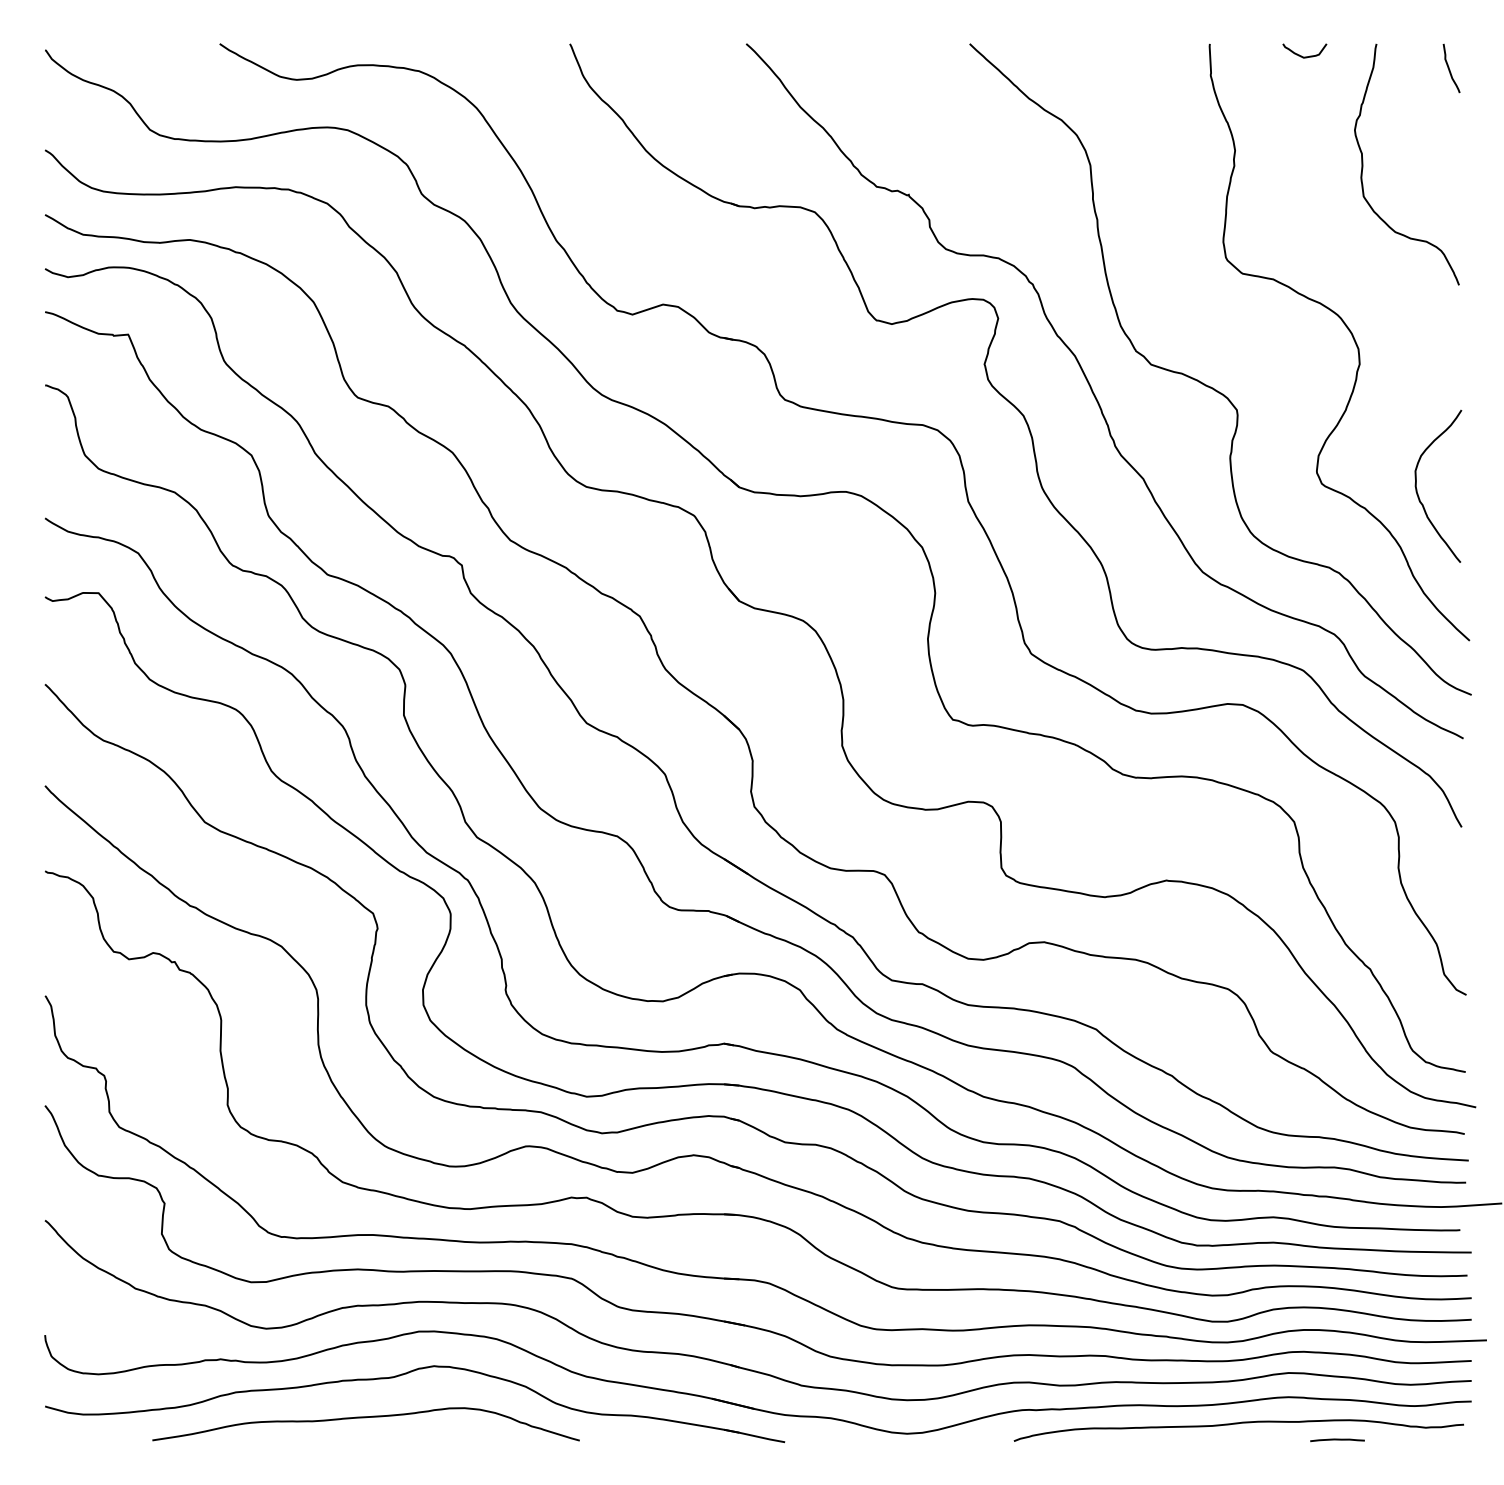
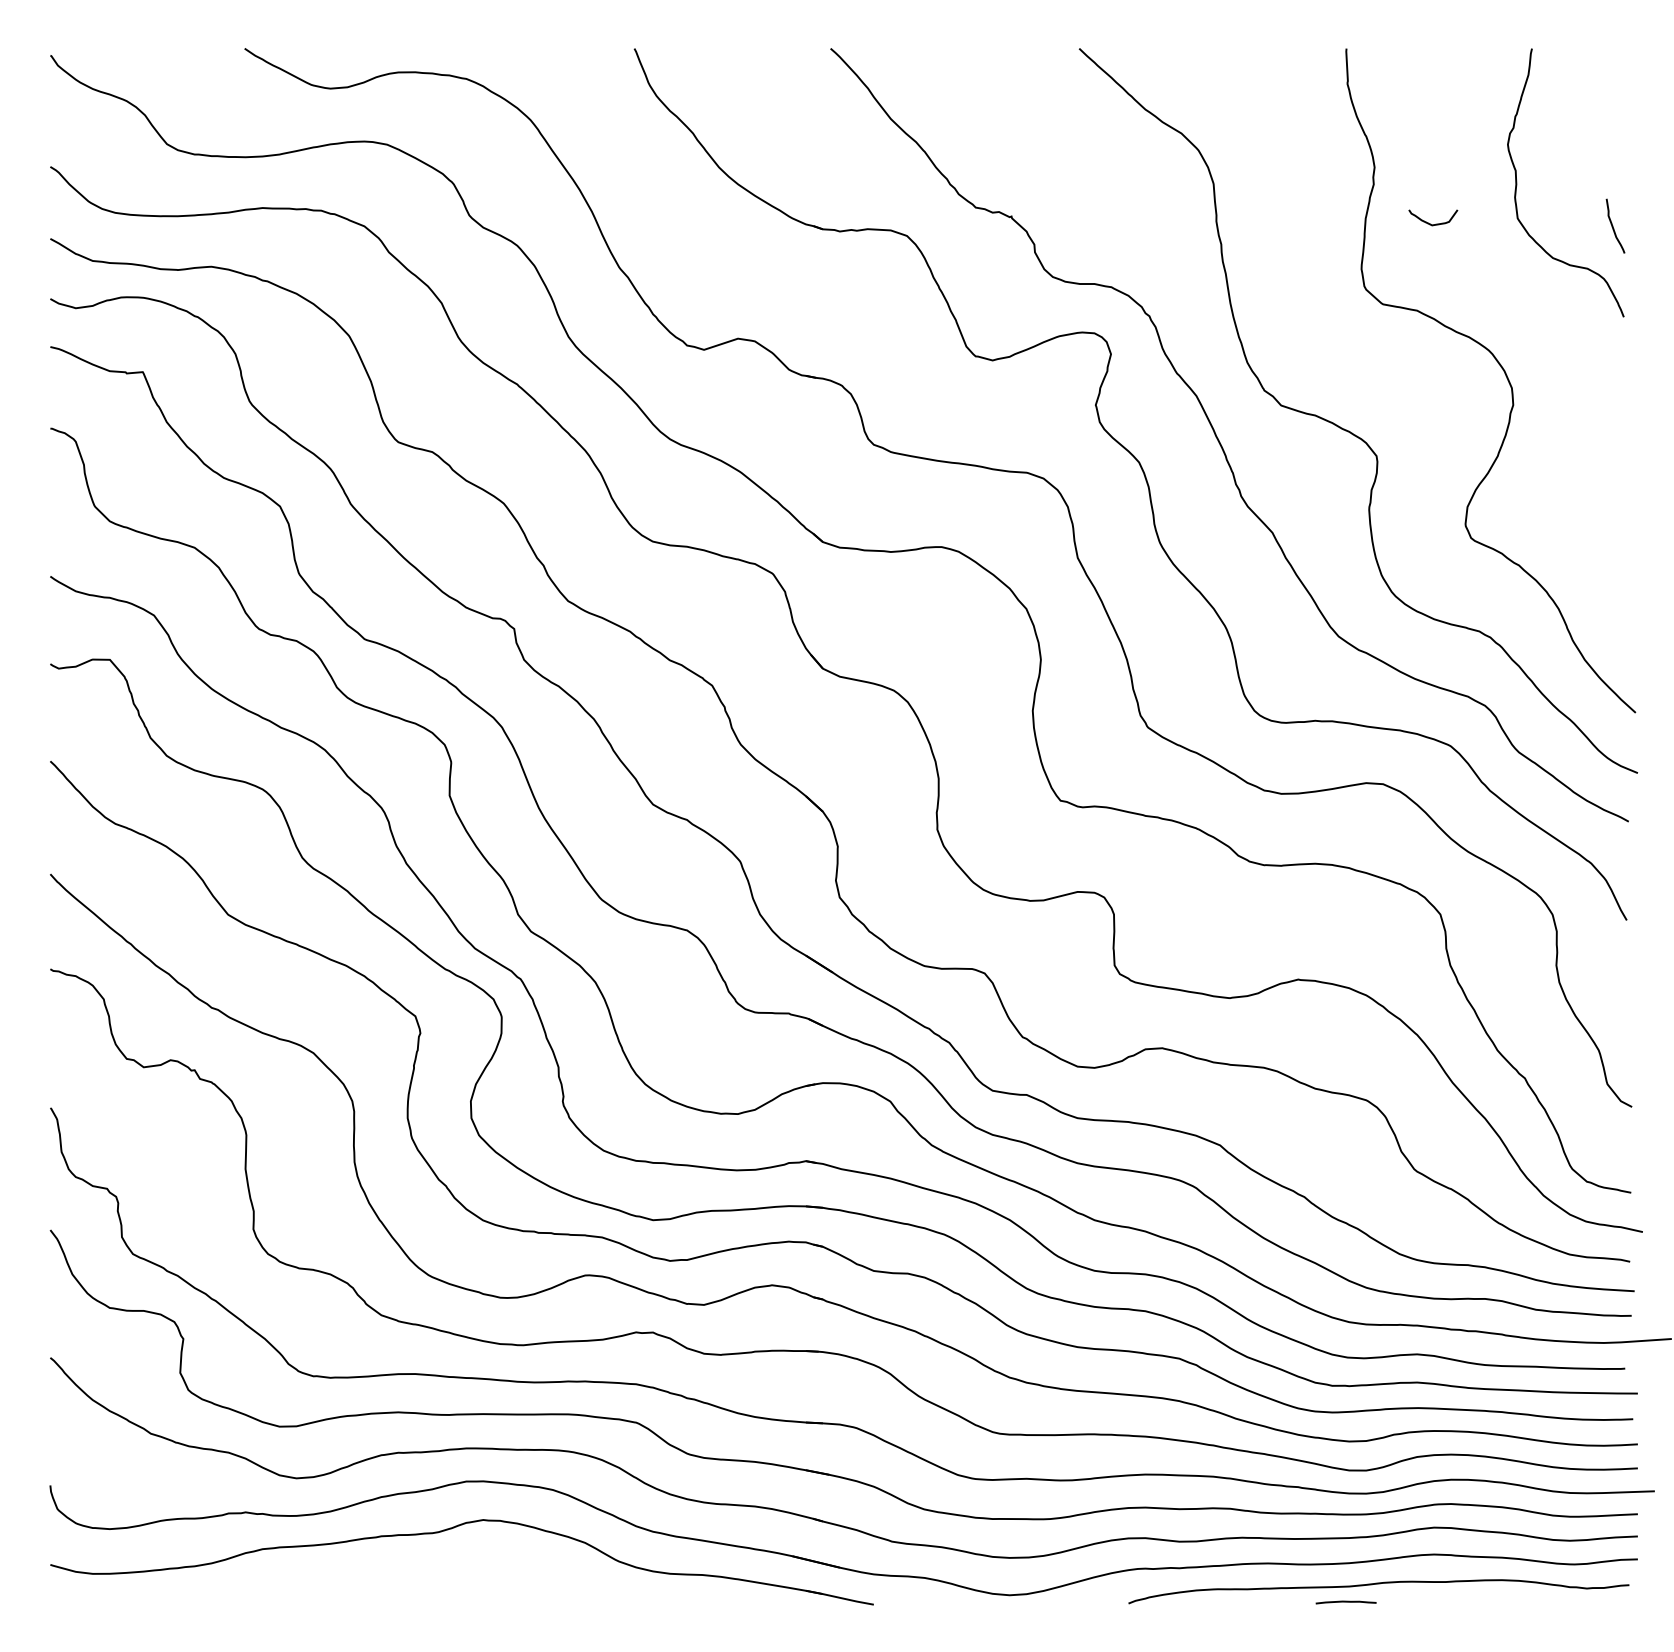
curve: (1301, 55) -> (1429, 222), moved
curve: (1450, 69) -> (1614, 227), moved
curve: (1417, 489) -> (1577, 544), removed
curve: (365, 1418) -> (406, 1578), removed
curve: (1337, 1440) -> (1346, 1602), moved

